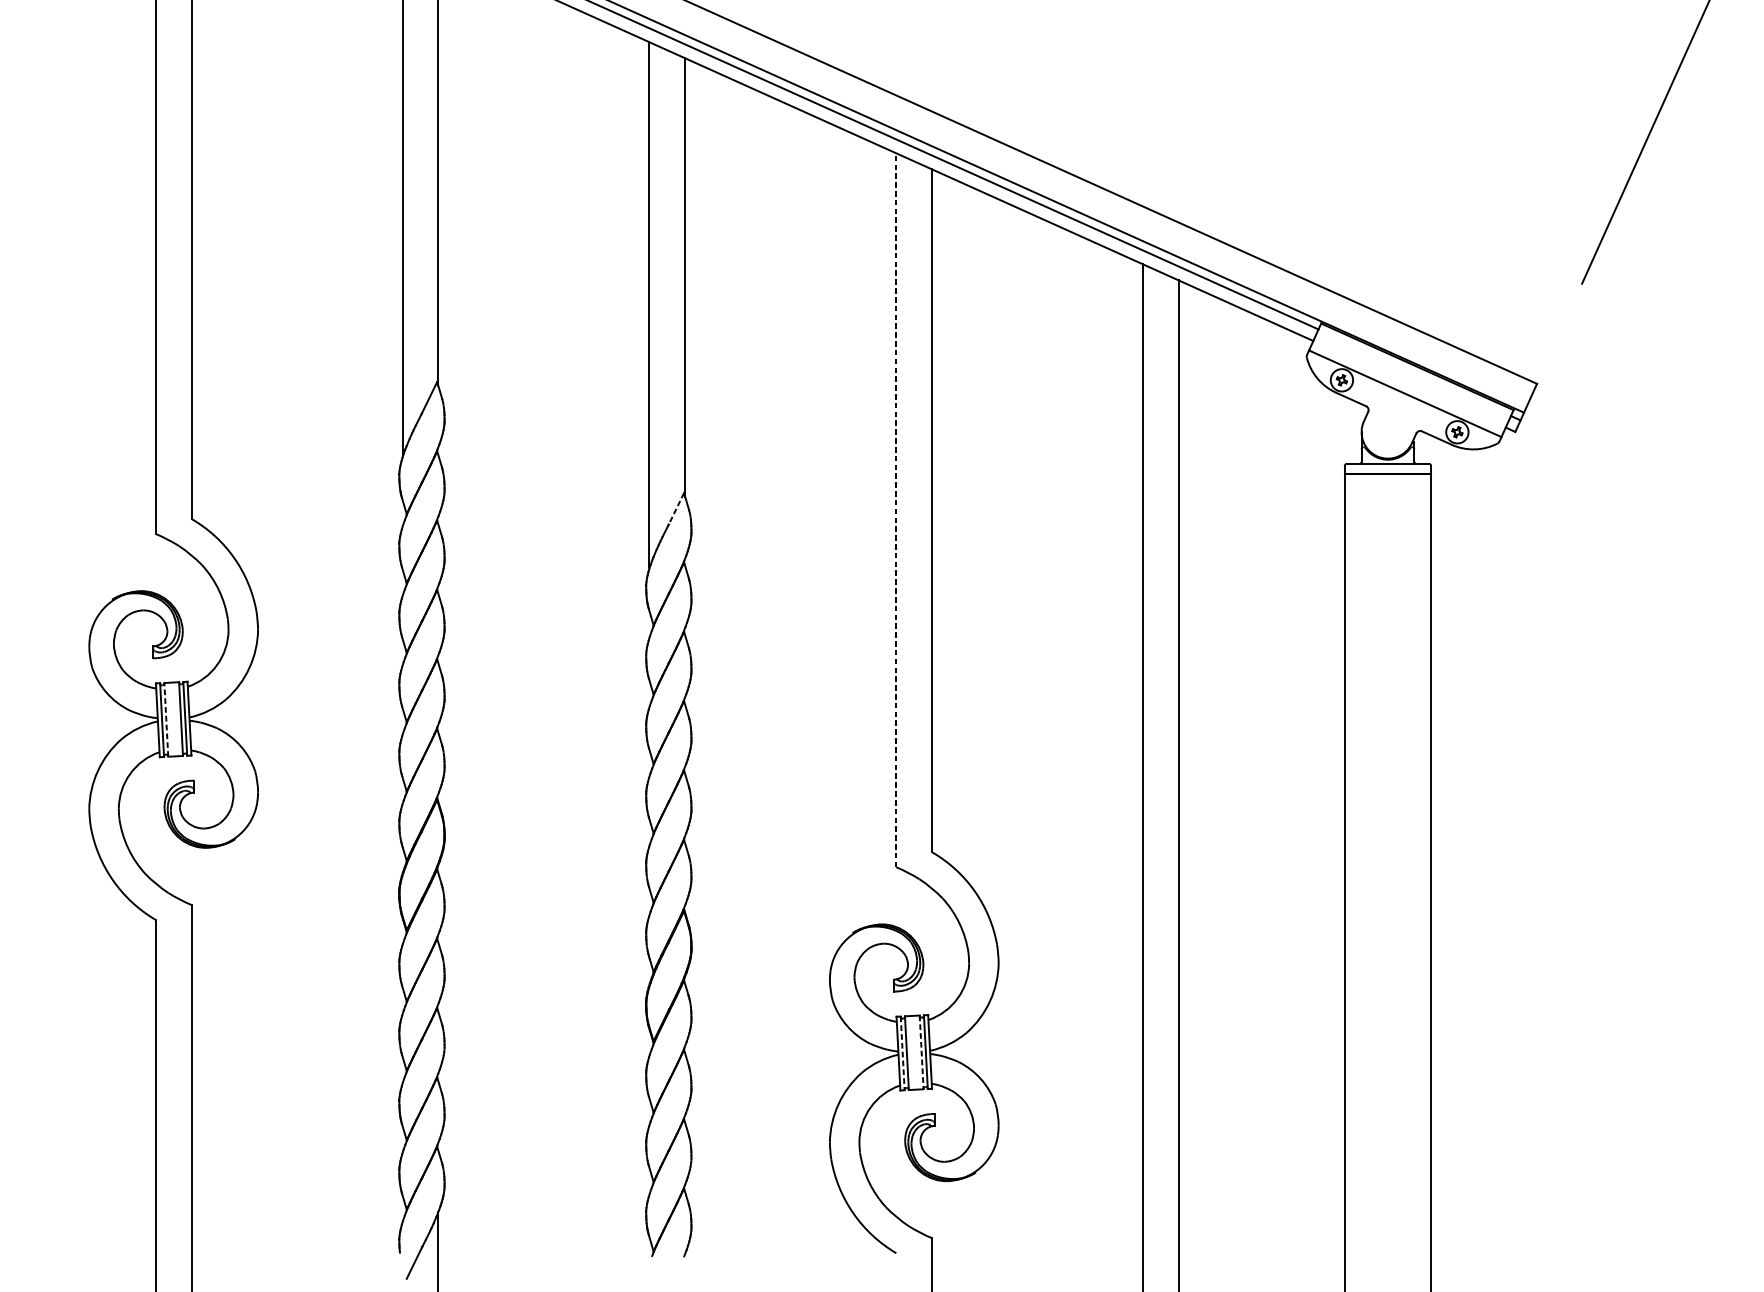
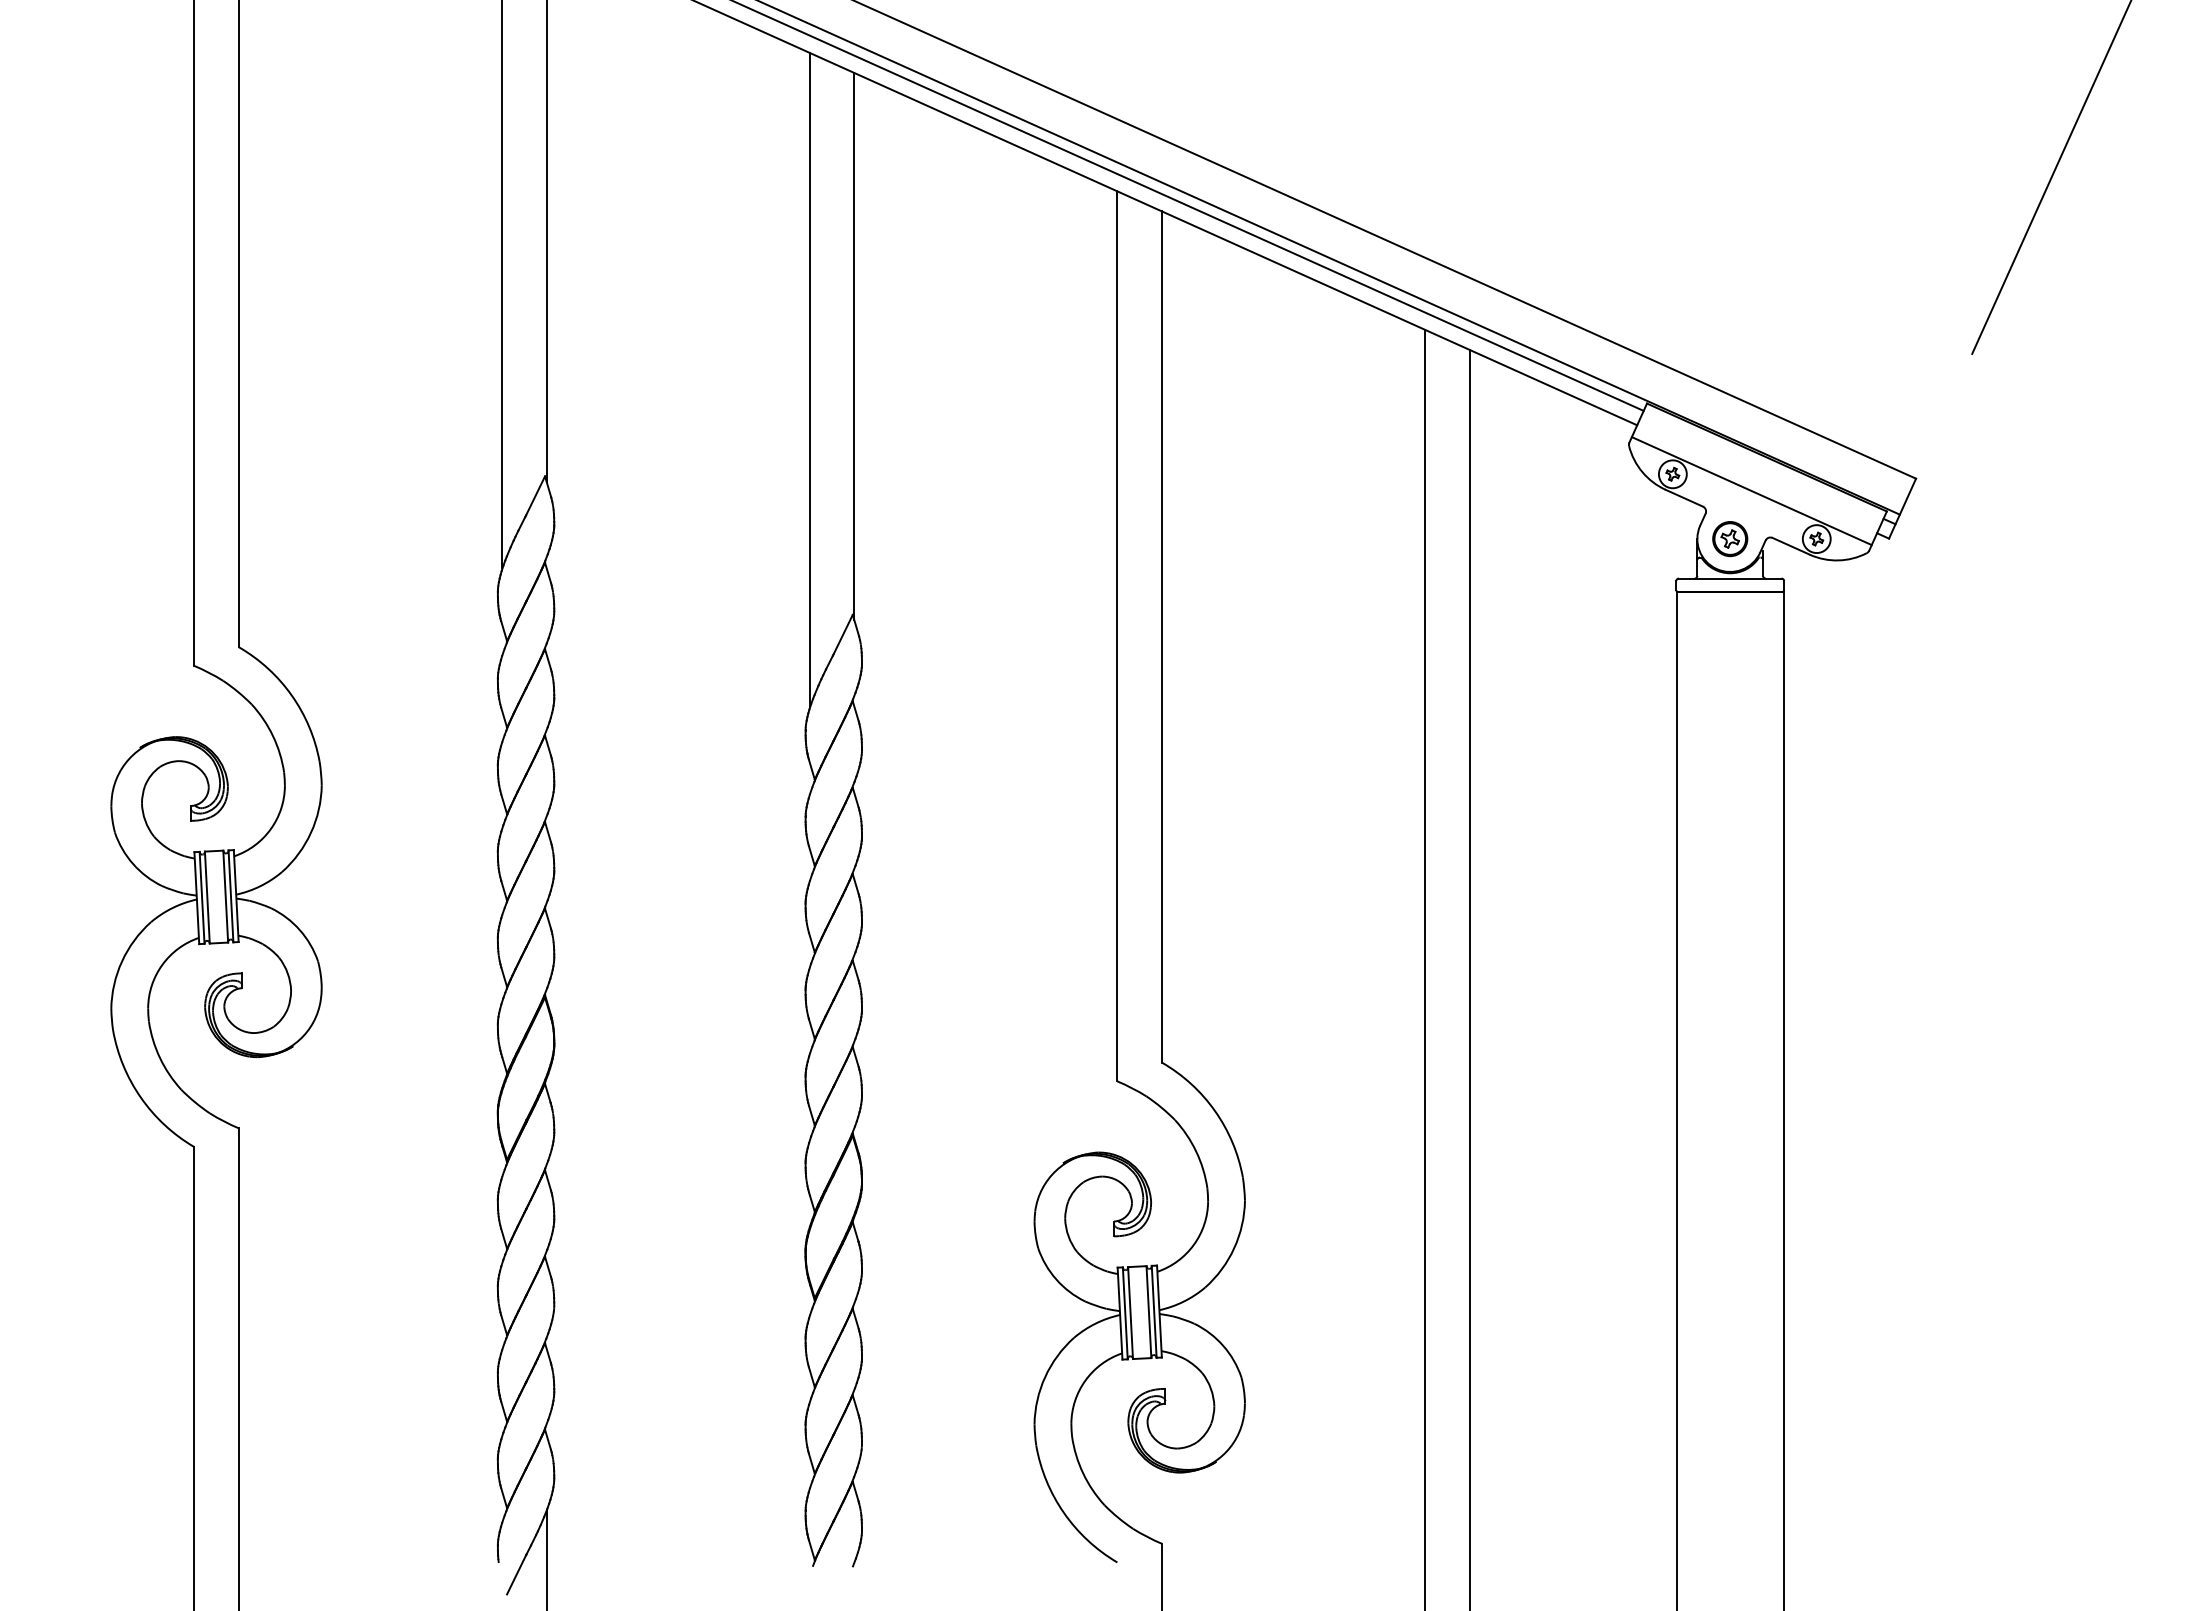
part: (1388, 432) -> (1730, 539), added
line: (676, 508) -> (843, 634), dashed -> solid
line: (896, 509) -> (1117, 635), dashed -> solid
line: (166, 719) -> (207, 897), dashed -> solid
line: (921, 1052) -> (1148, 1312), dashed -> solid
line: (902, 1053) -> (1125, 1313), dashed -> solid

